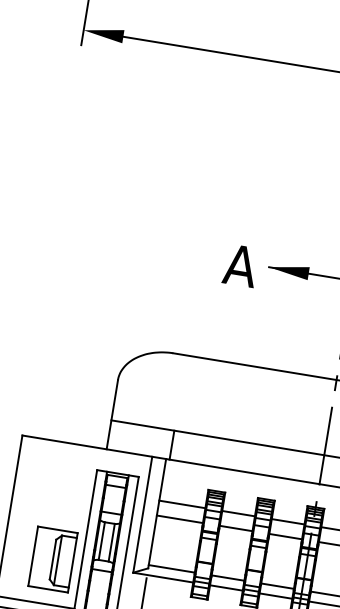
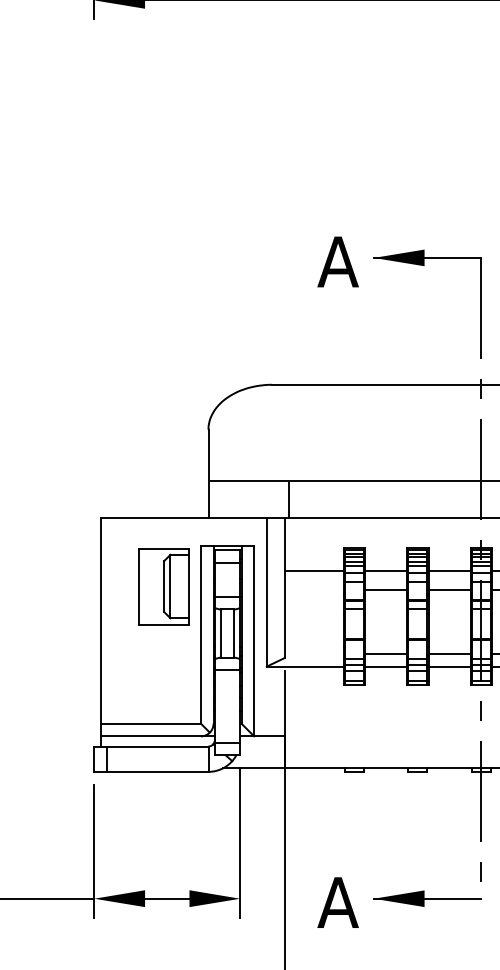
line: (179, 519) -> (313, 590), removed
part: (52, 559) -> (163, 586), moved
line: (171, 568) -> (313, 653), removed

